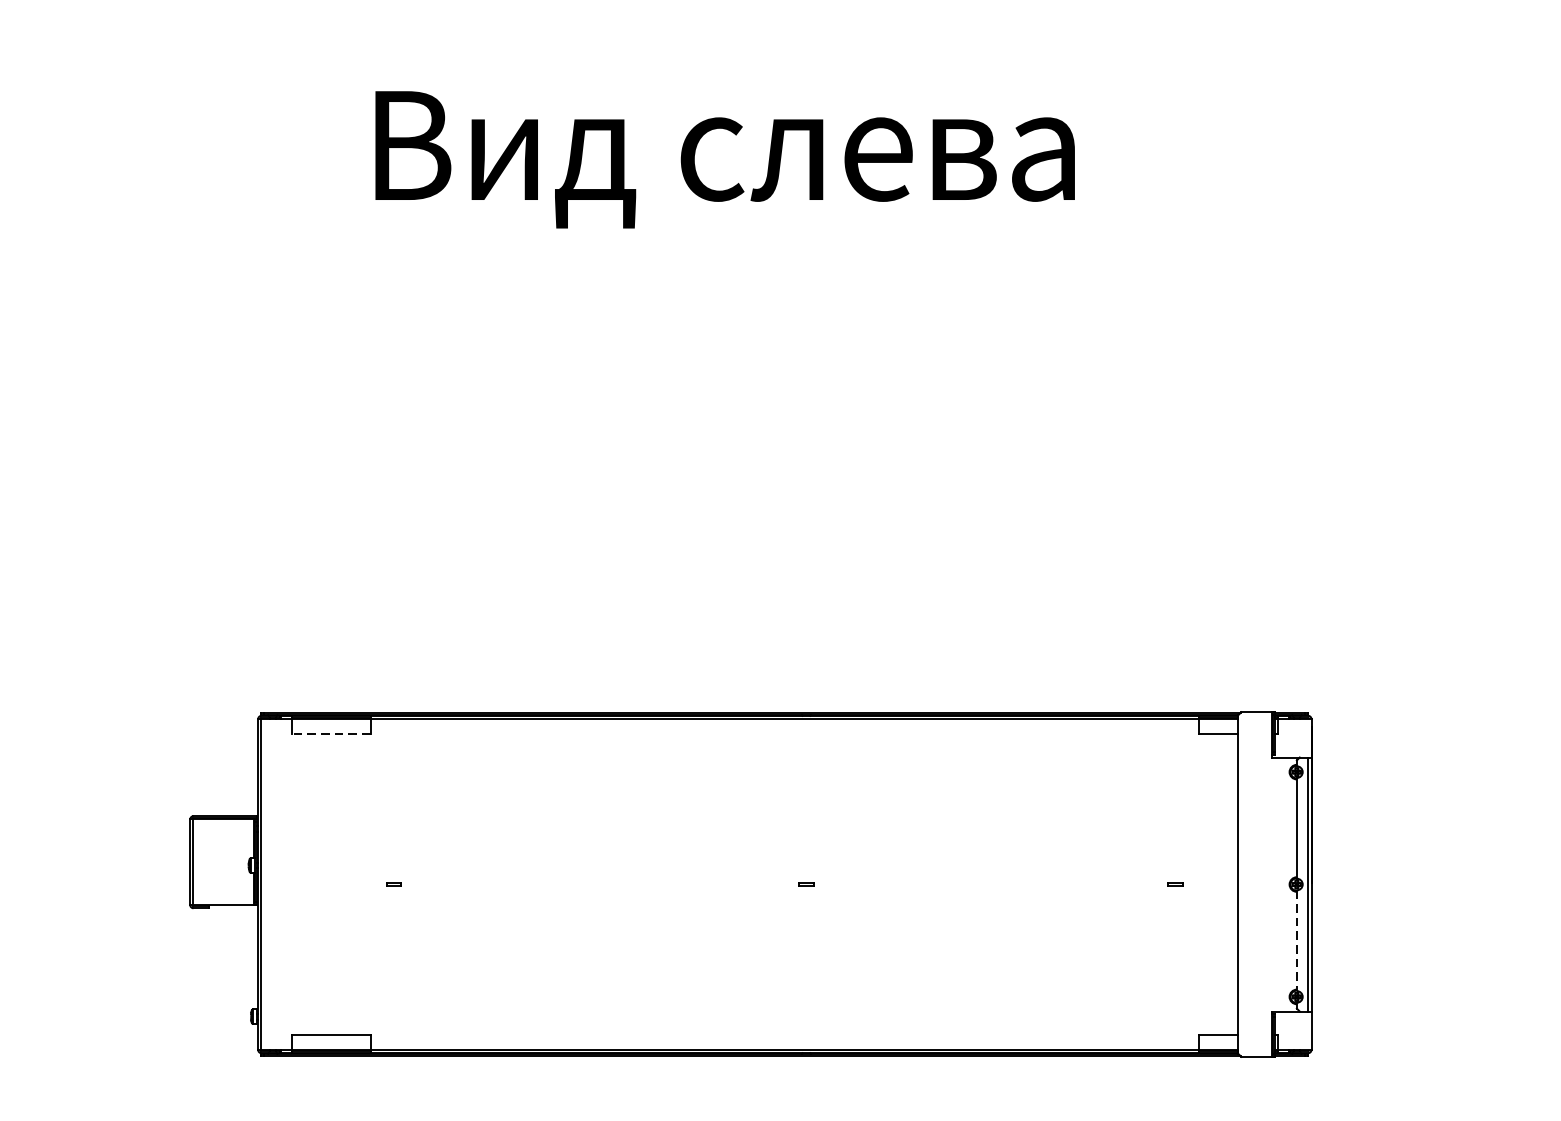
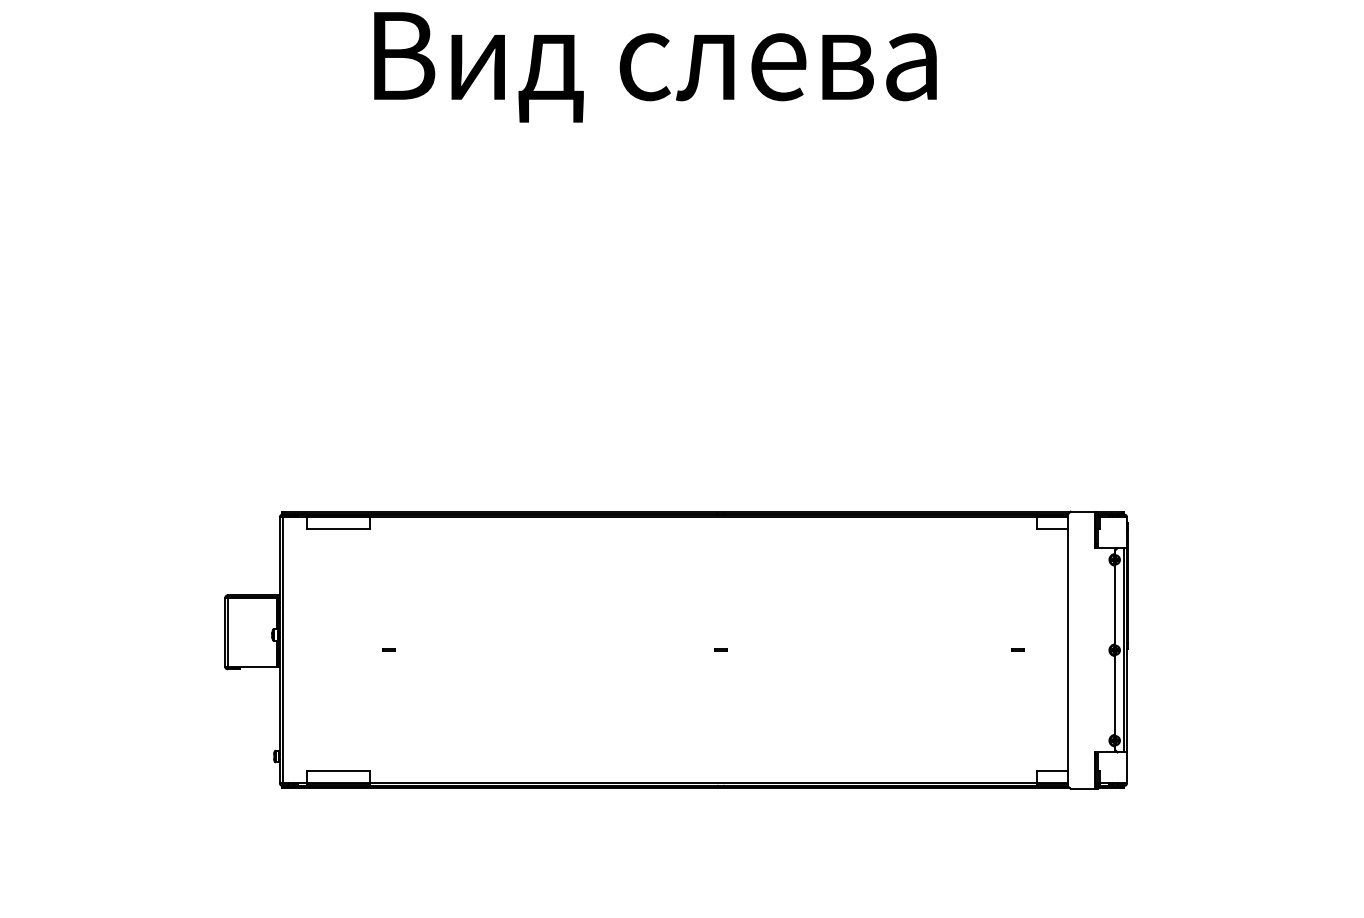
line: (331, 734) -> (338, 529), dashed -> solid
line: (1297, 940) -> (1115, 695), dashed -> solid

